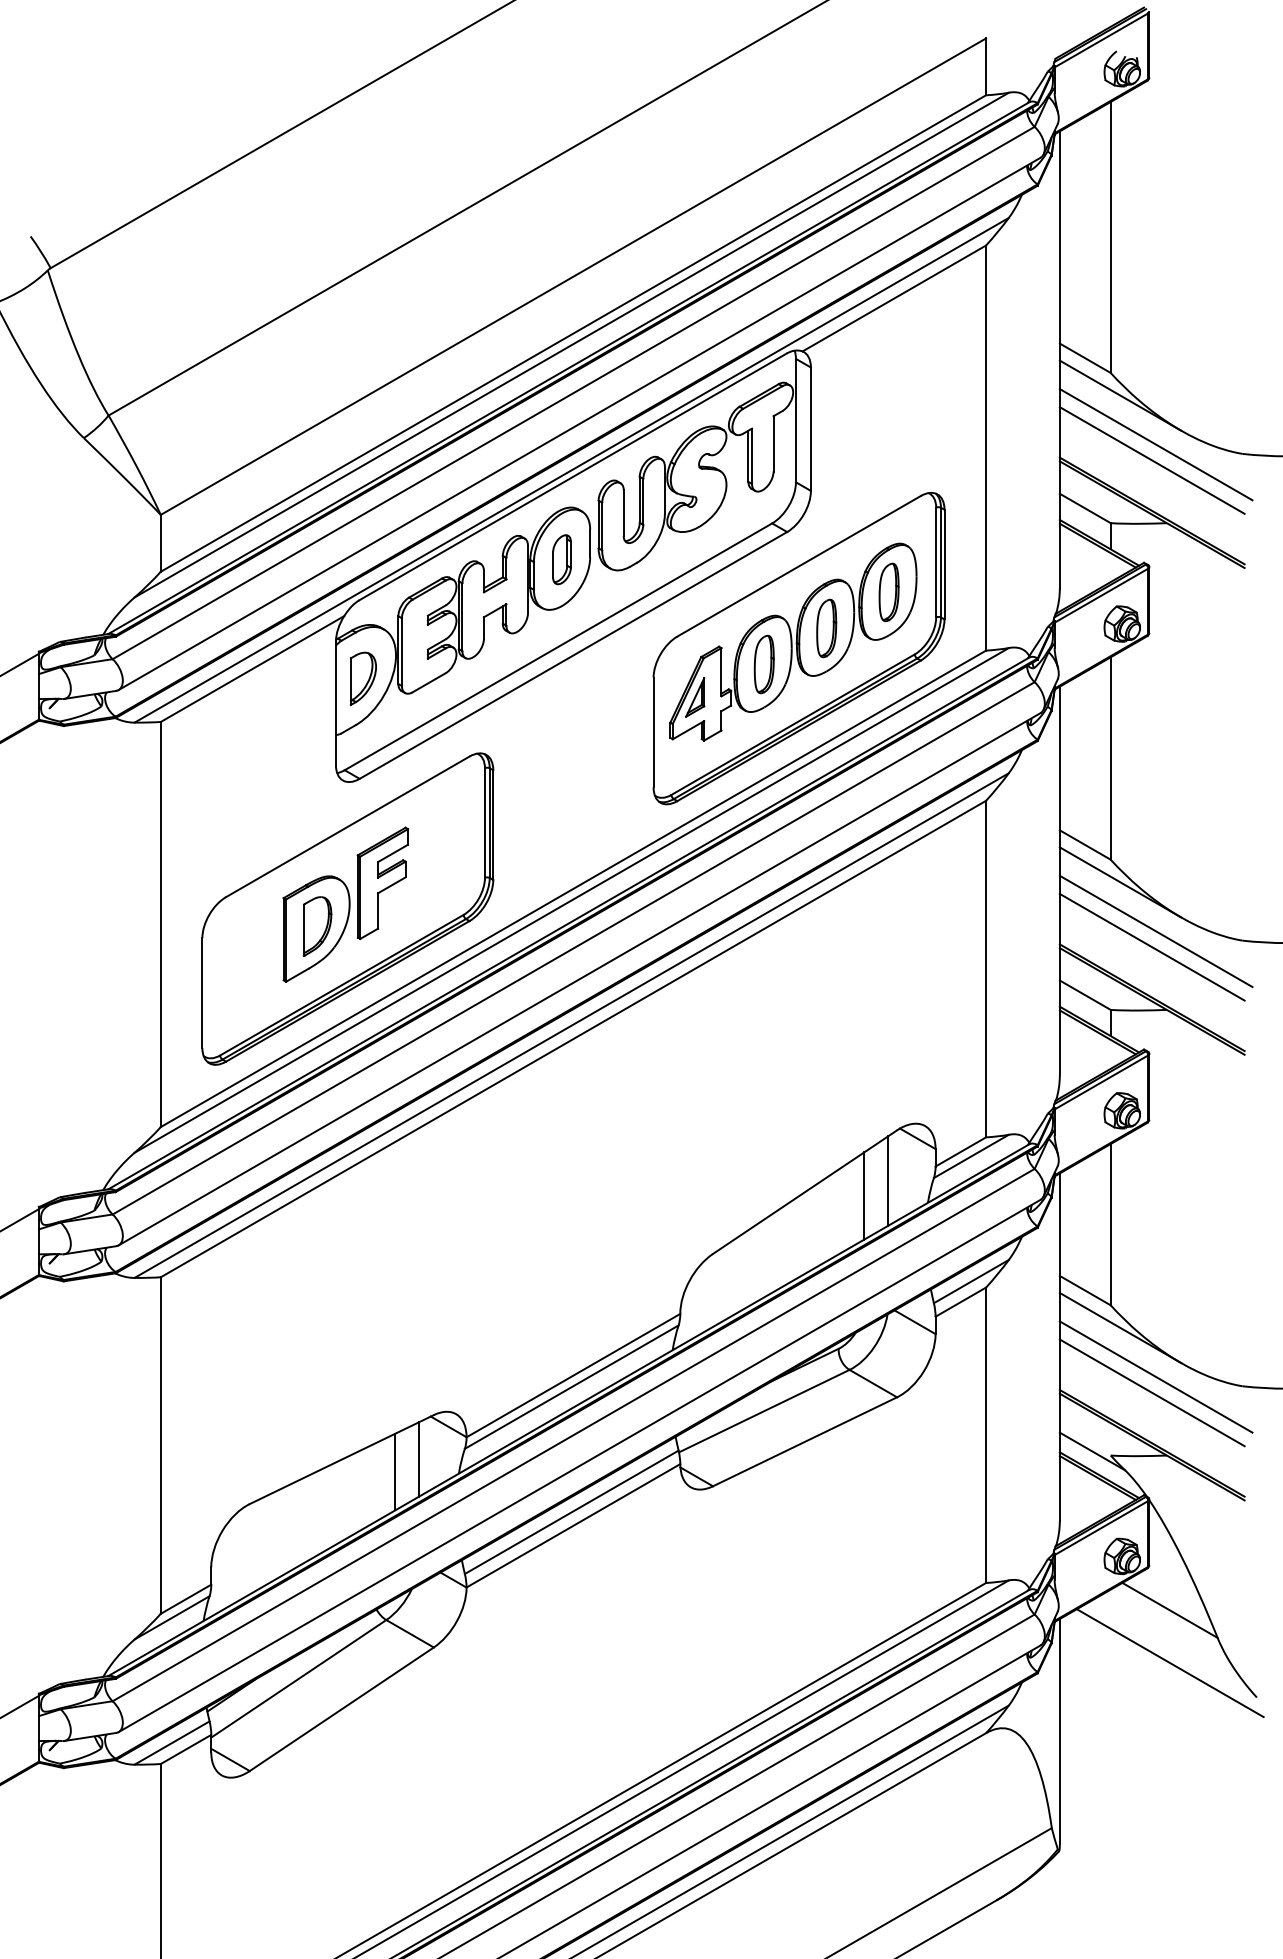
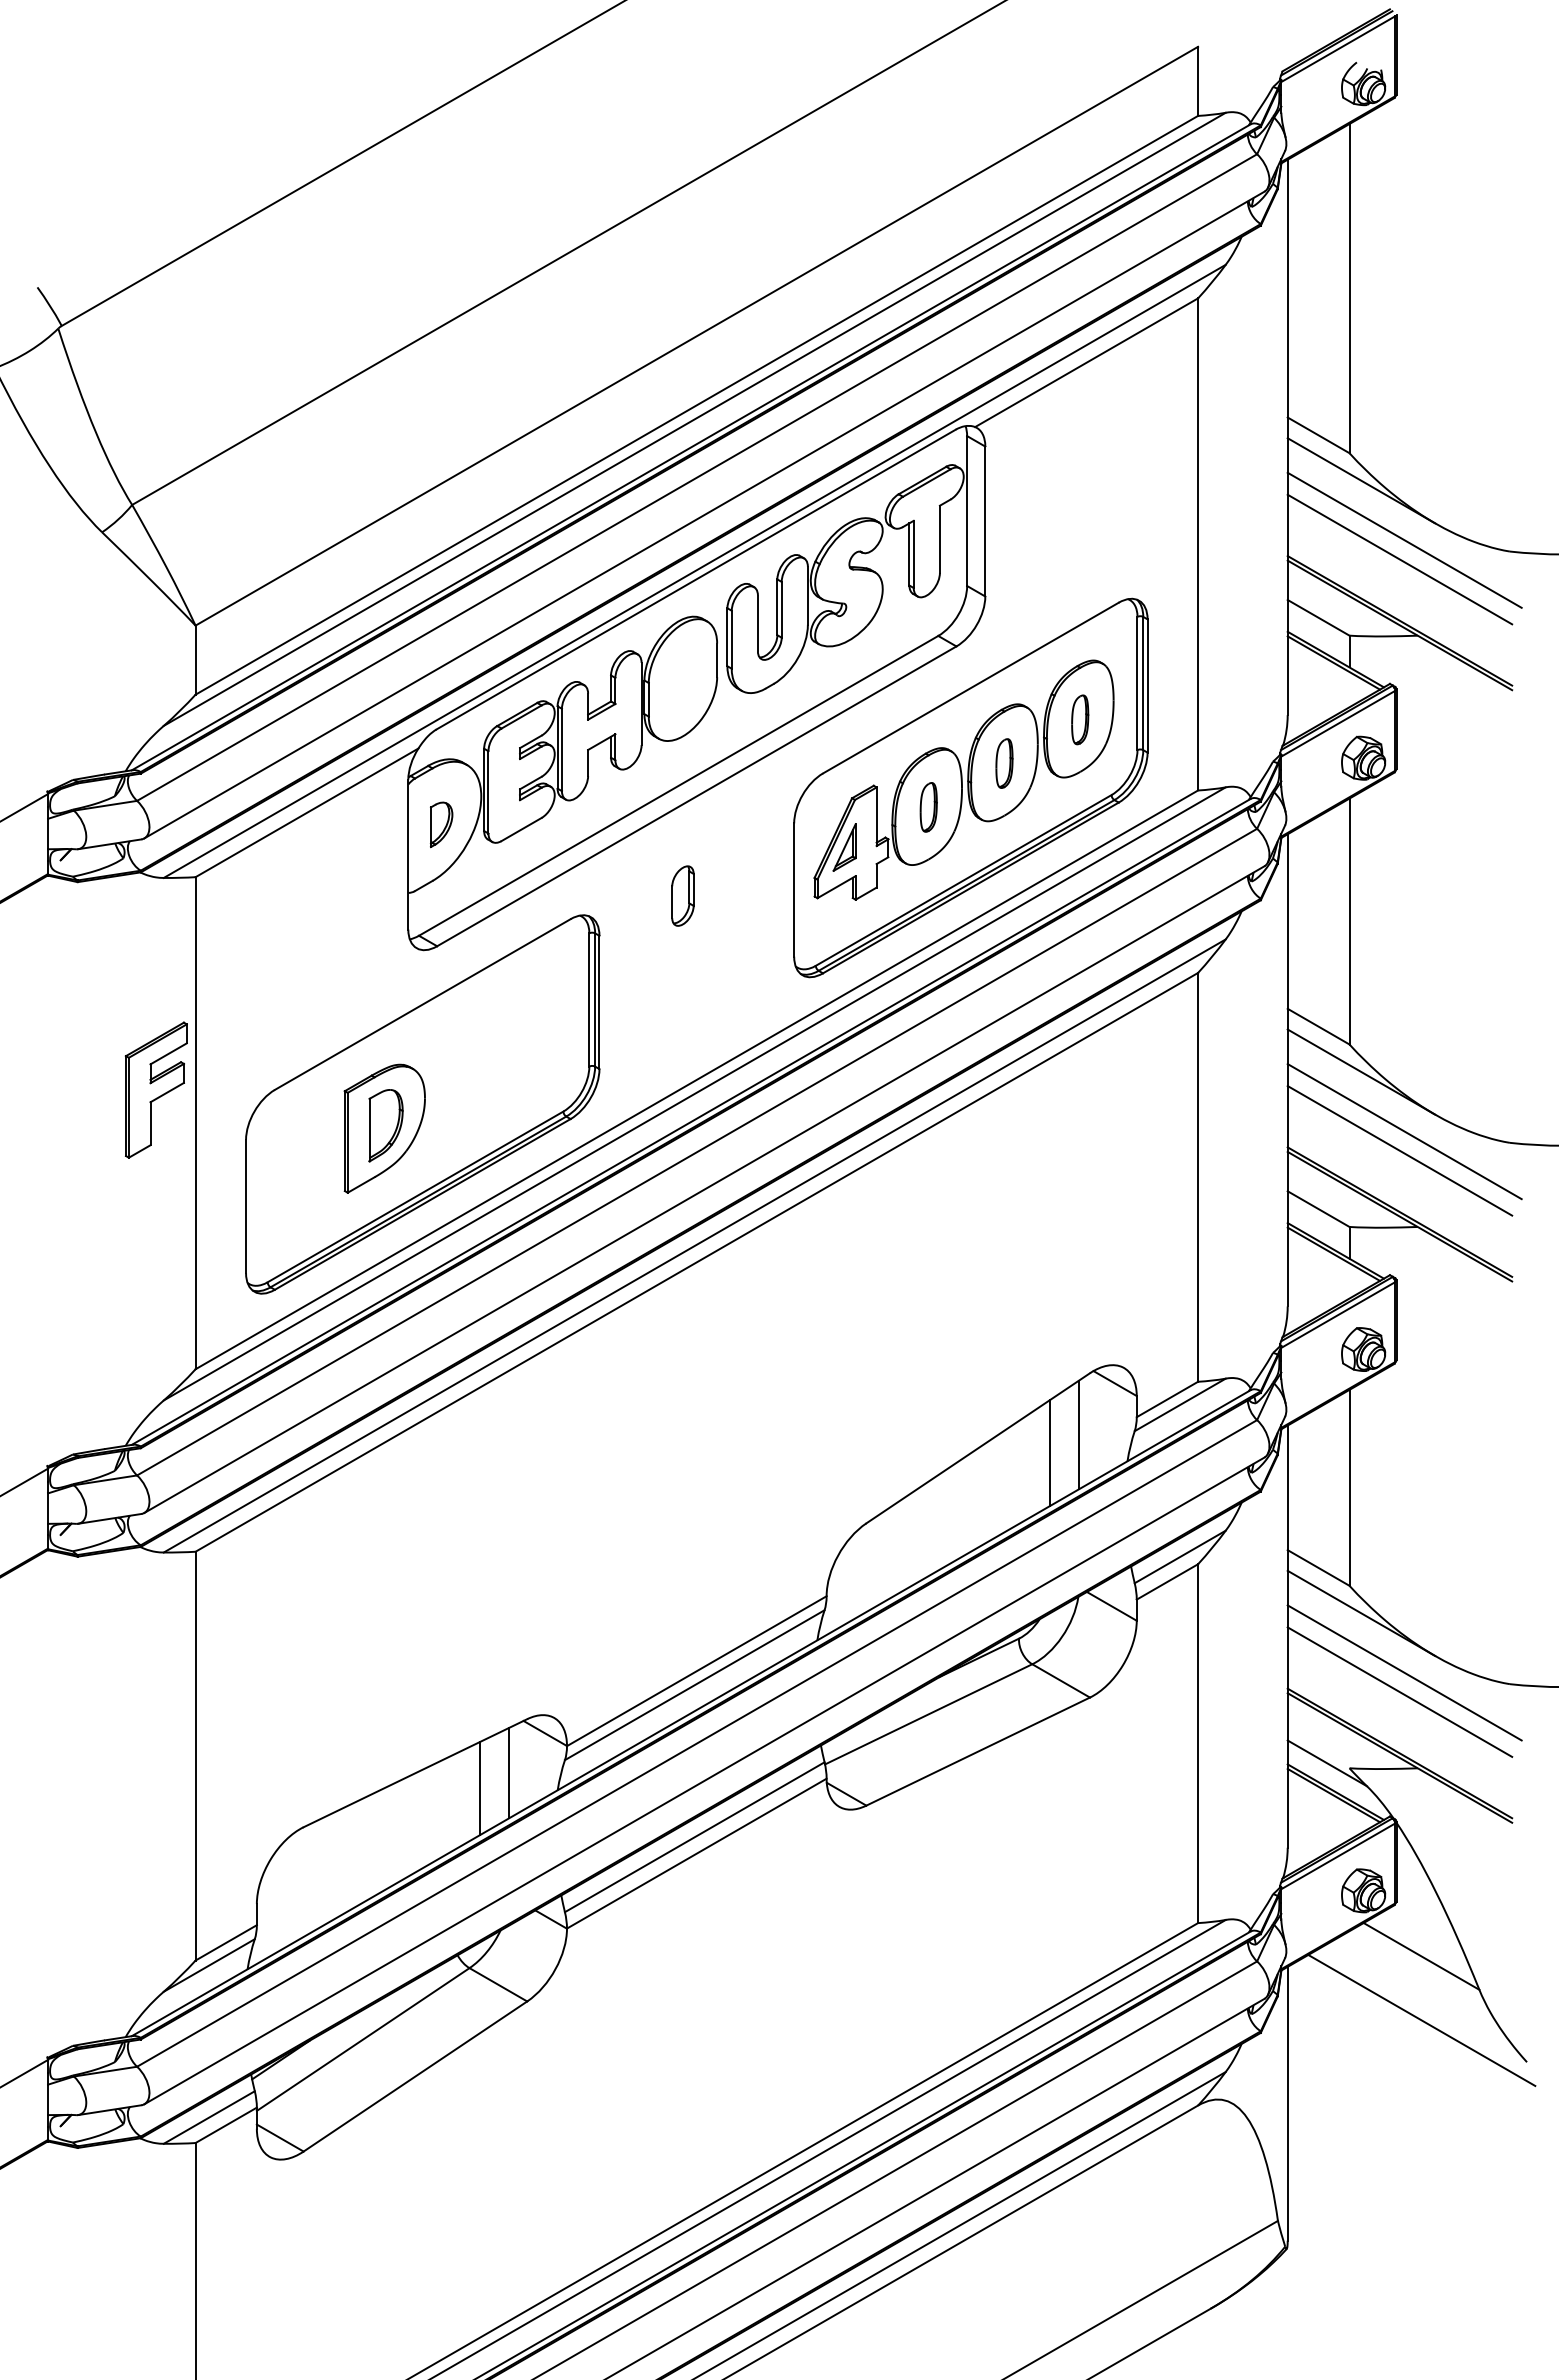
part: (561, 559) -> (682, 895), moved
part: (888, 592) -> (1079, 719), size x0.7
part: (826, 628) -> (1004, 763), size x0.7
part: (764, 664) -> (928, 807), size x0.7
part: (363, 678) -> (441, 824), size x0.7
part: (382, 882) -> (155, 1089), moved

